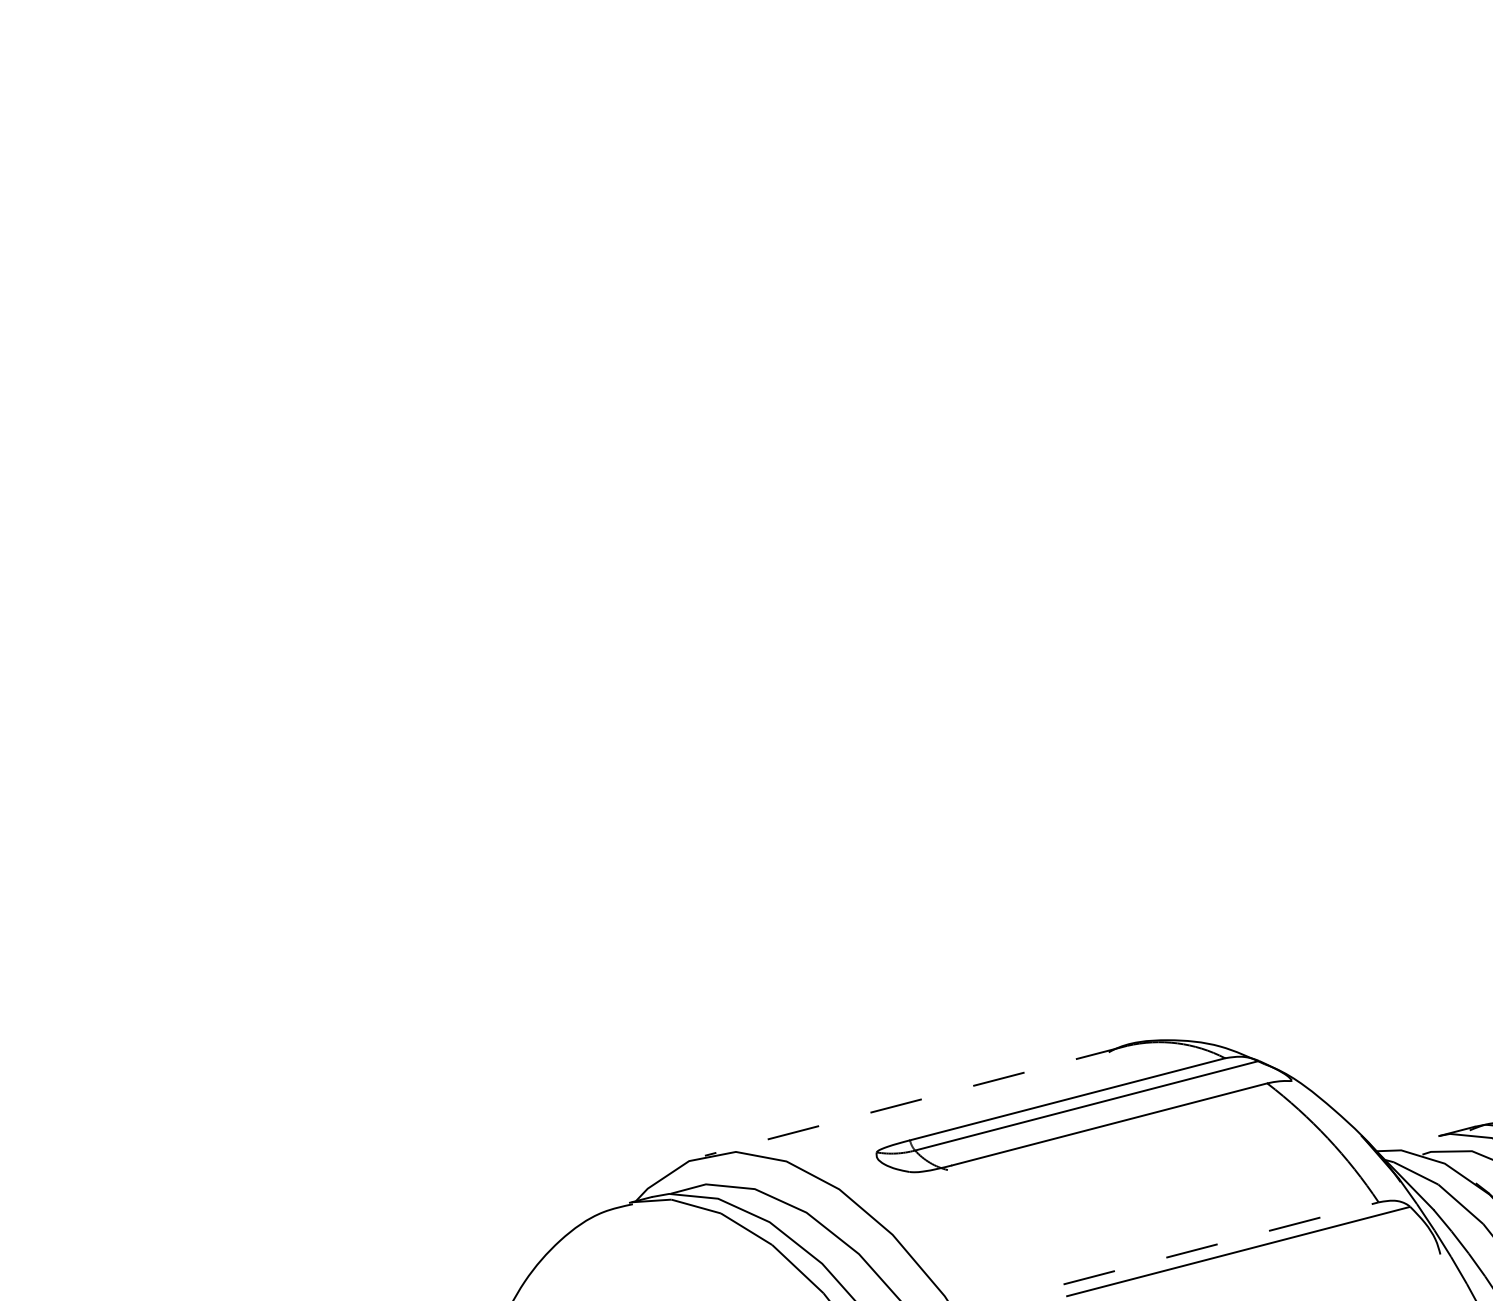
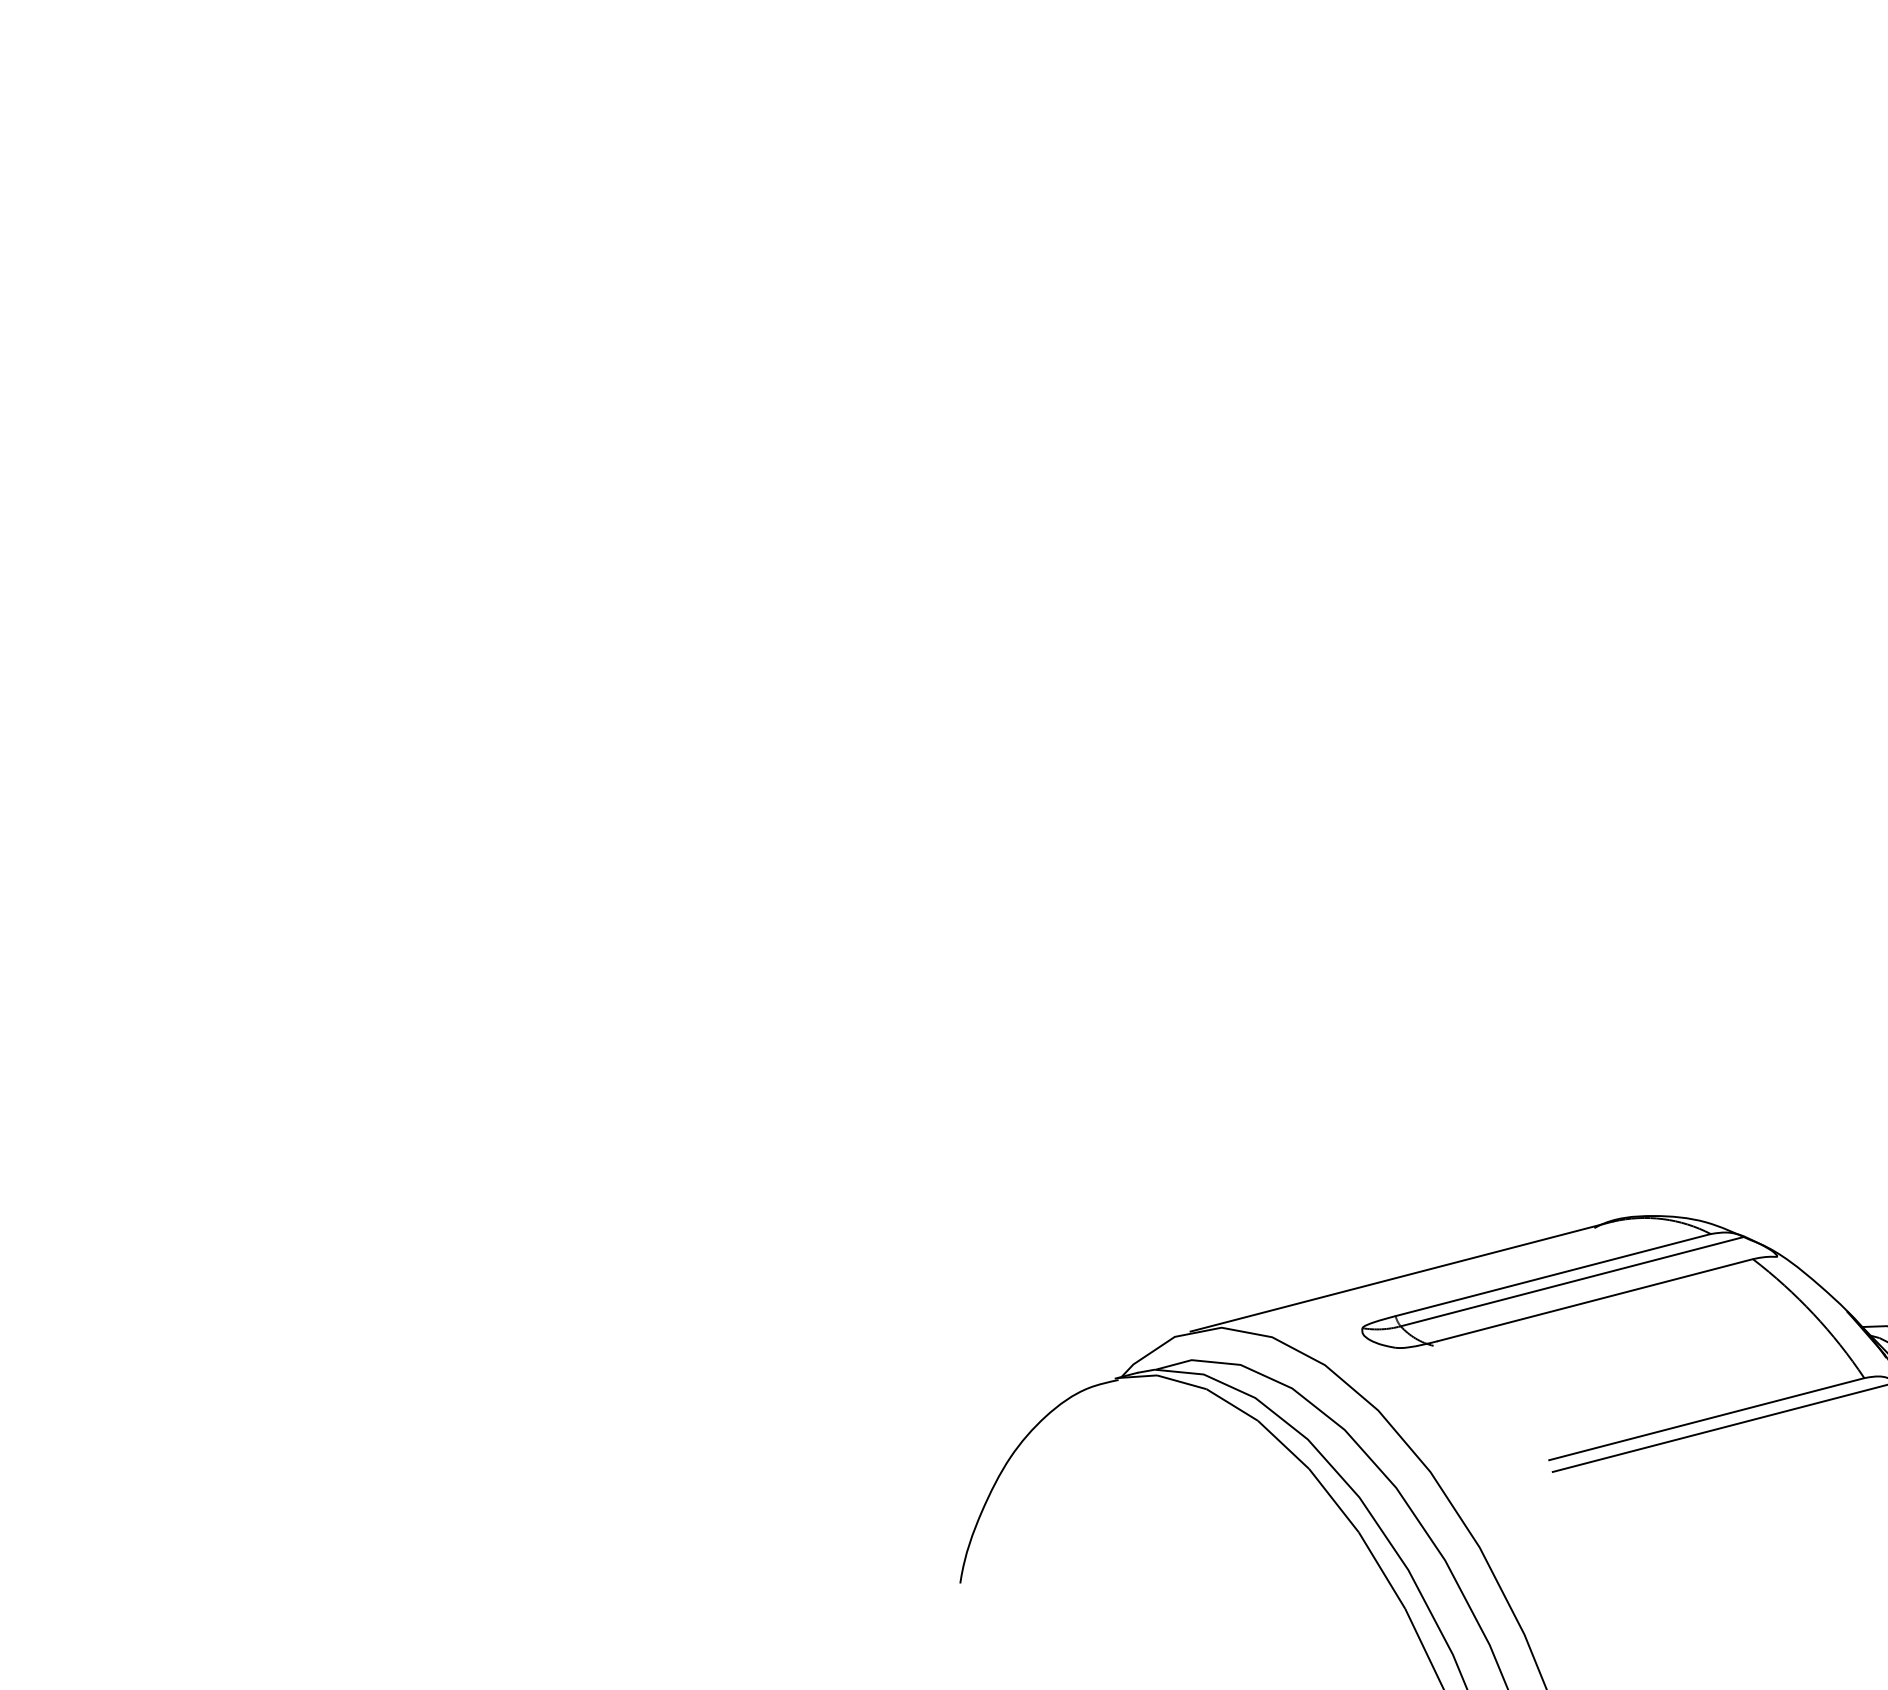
line: (915, 1100) -> (1401, 1276), dashed -> solid
line: (1220, 1243) -> (1706, 1419), dashed -> solid

